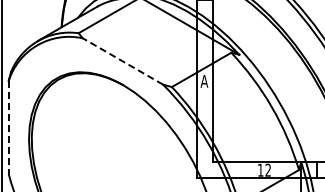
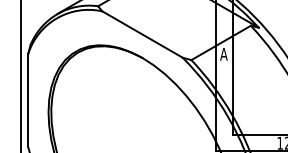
line: (122, 61) -> (142, 34), dashed -> solid
line: (8, 128) -> (28, 101), dashed -> solid

